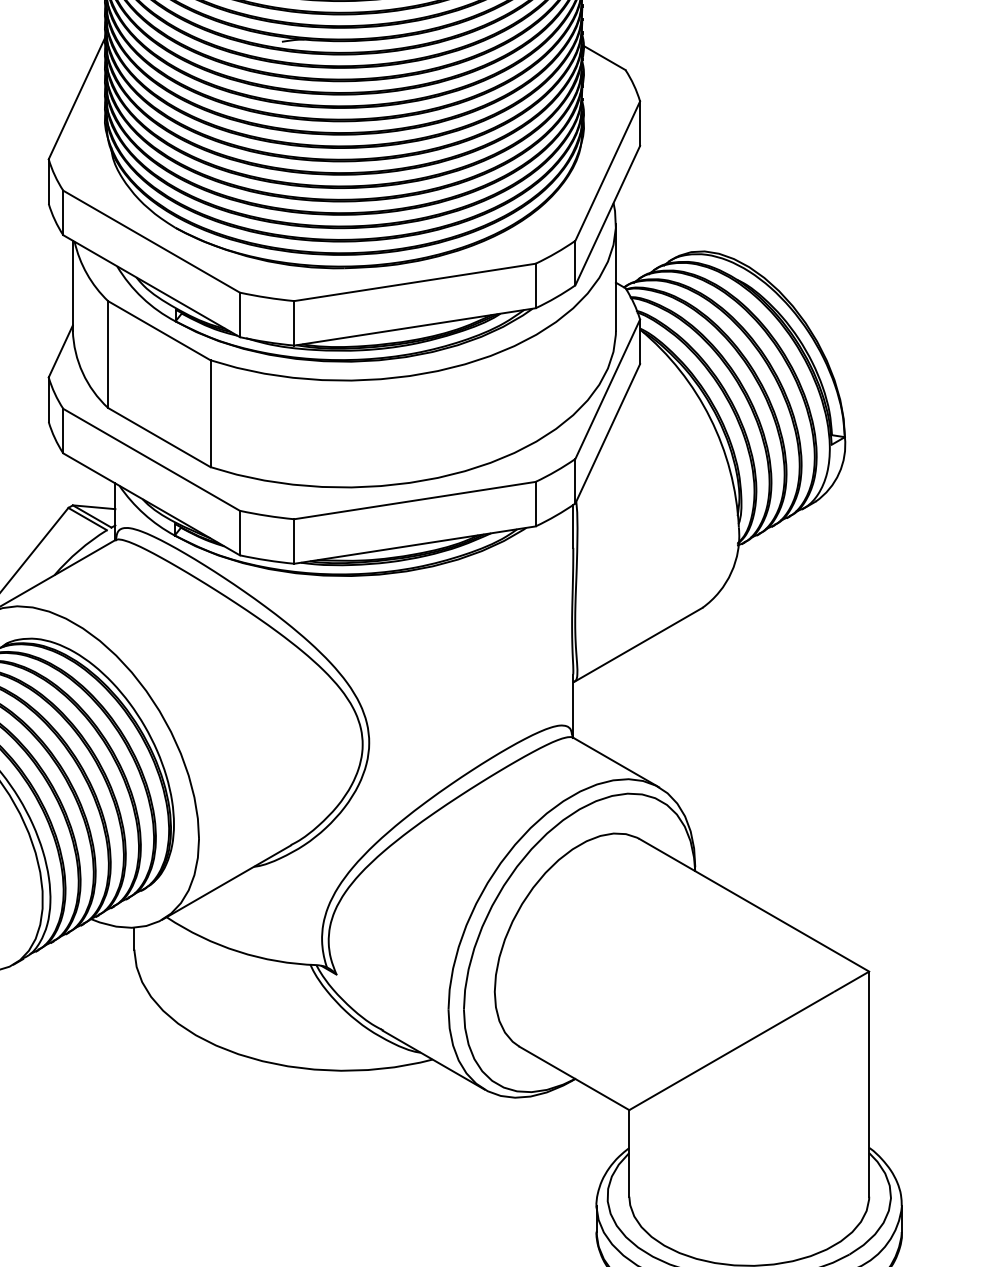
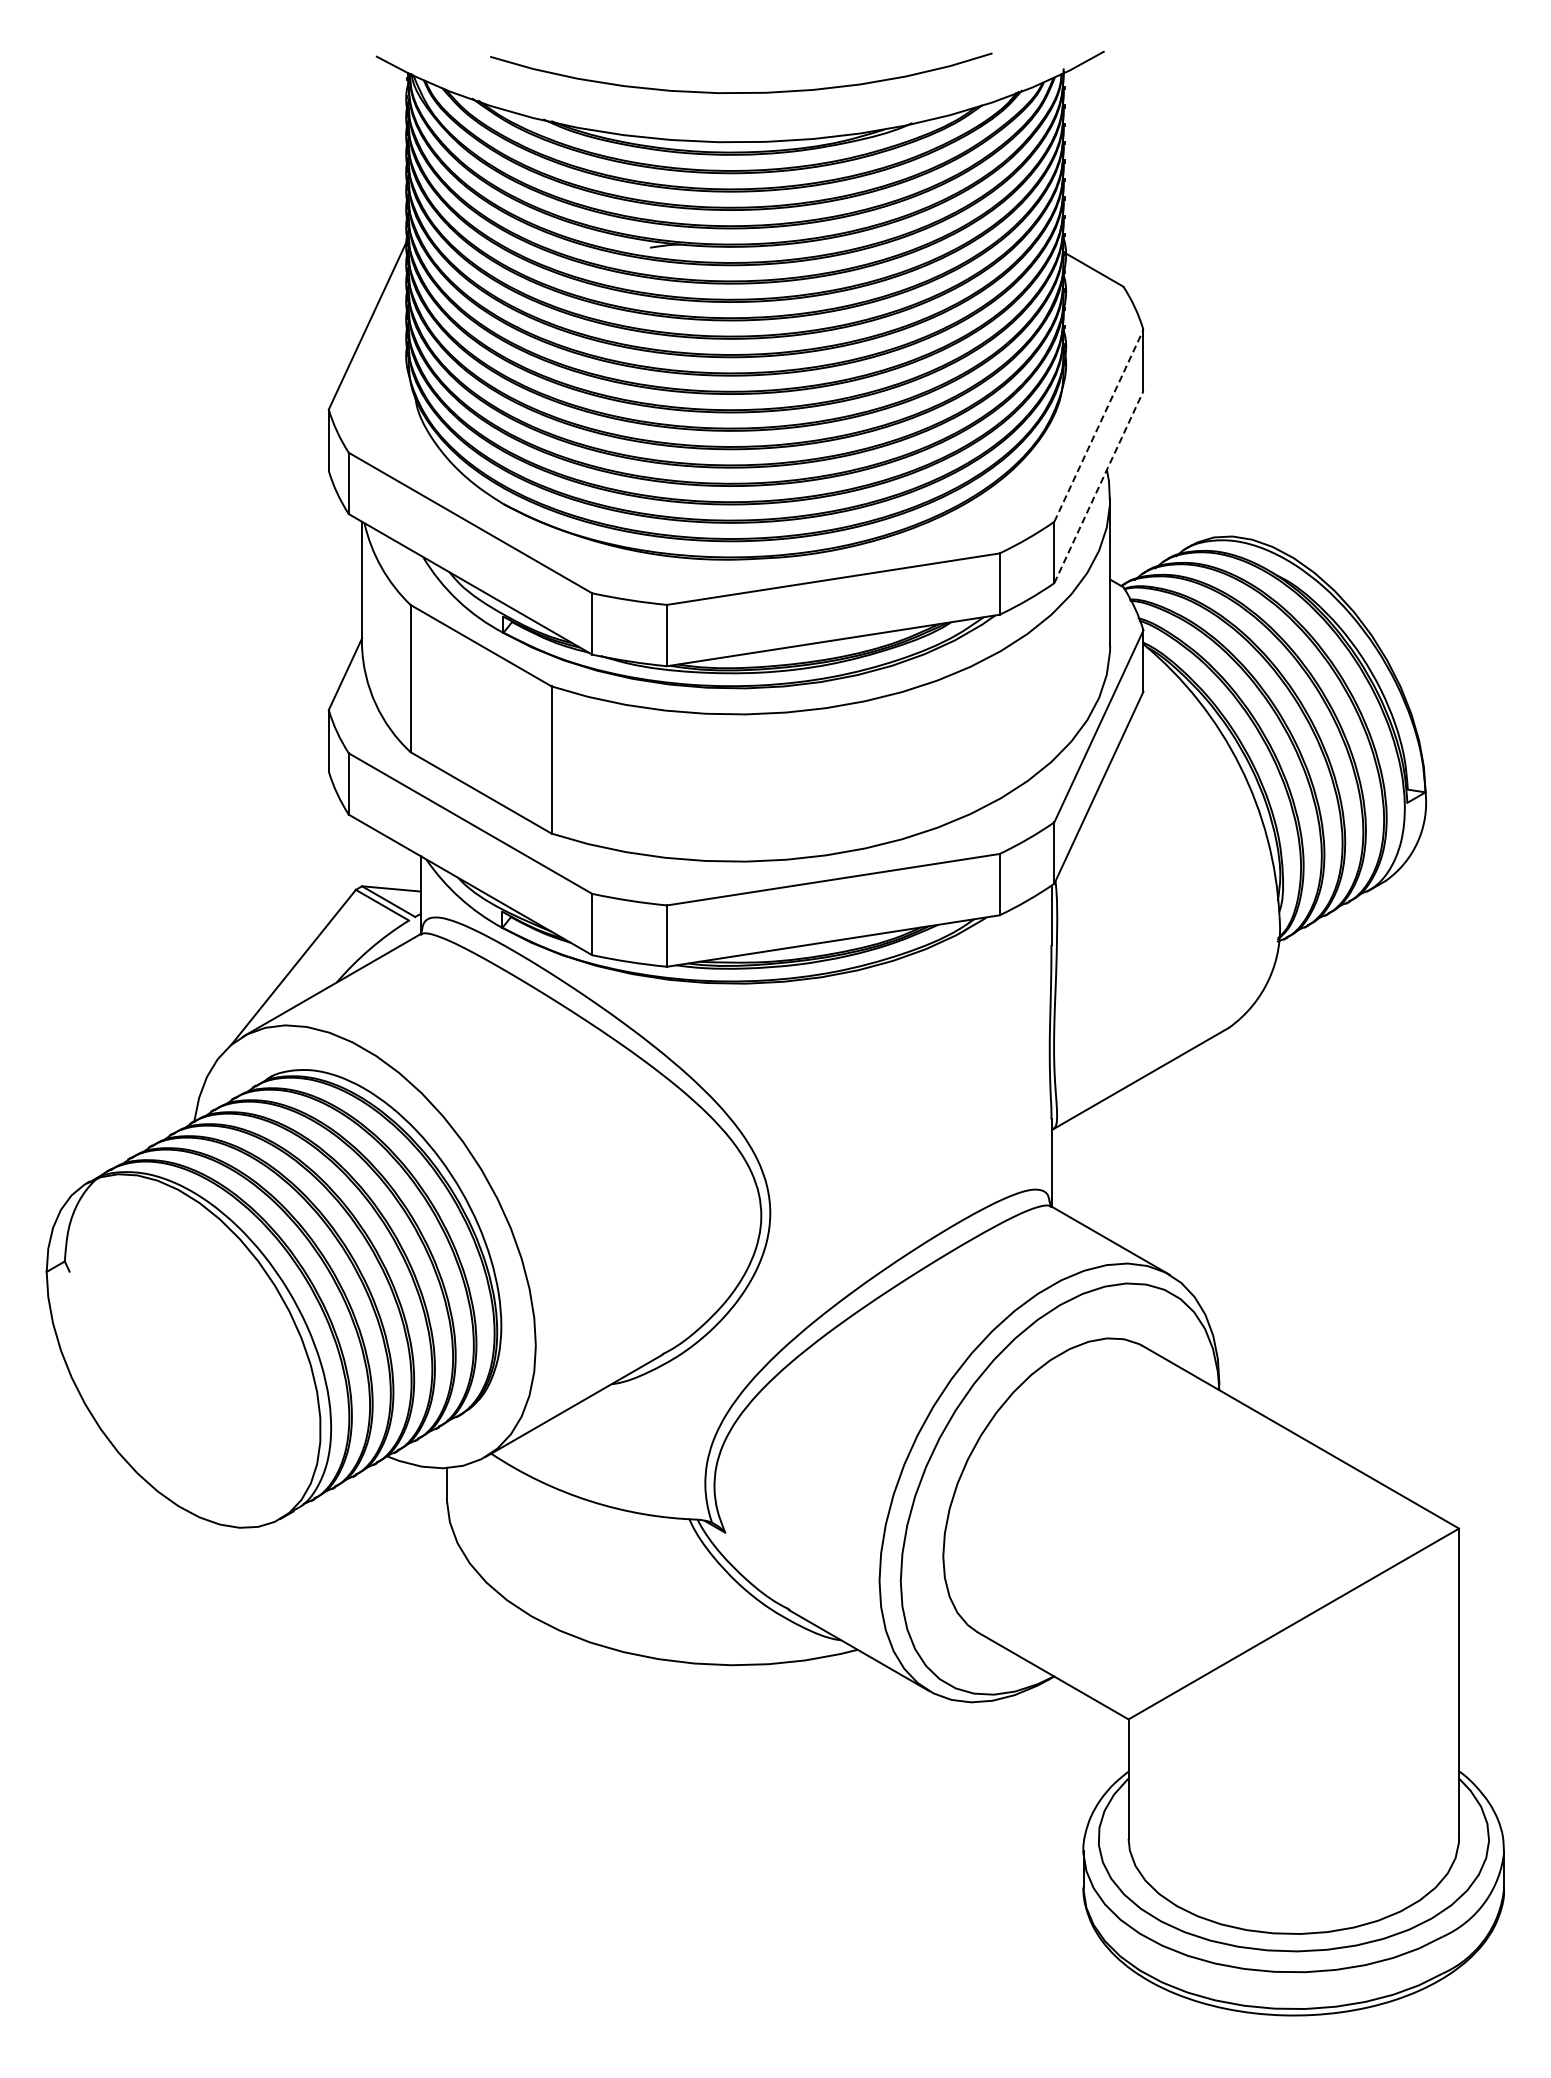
line: (607, 170) -> (1098, 425), solid -> dashed
line: (607, 215) -> (1098, 487), solid -> dashed

